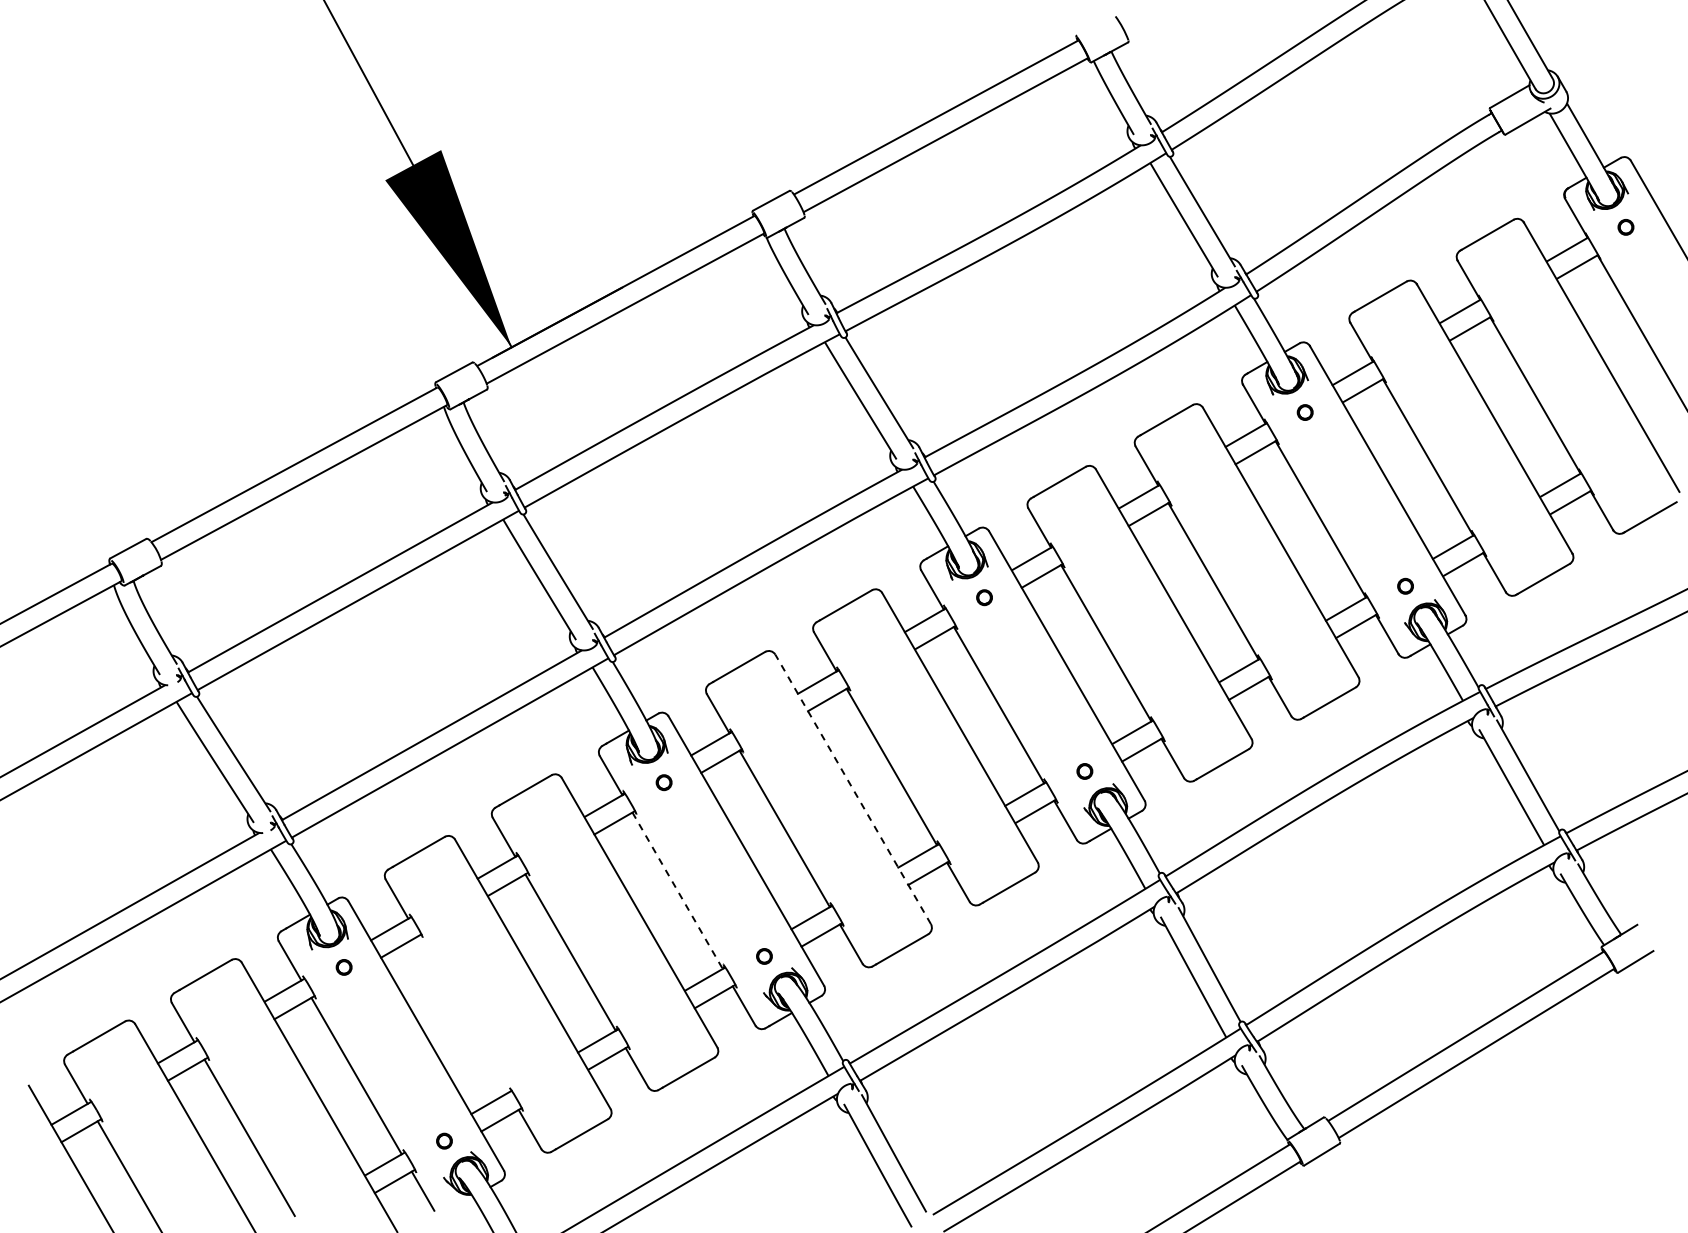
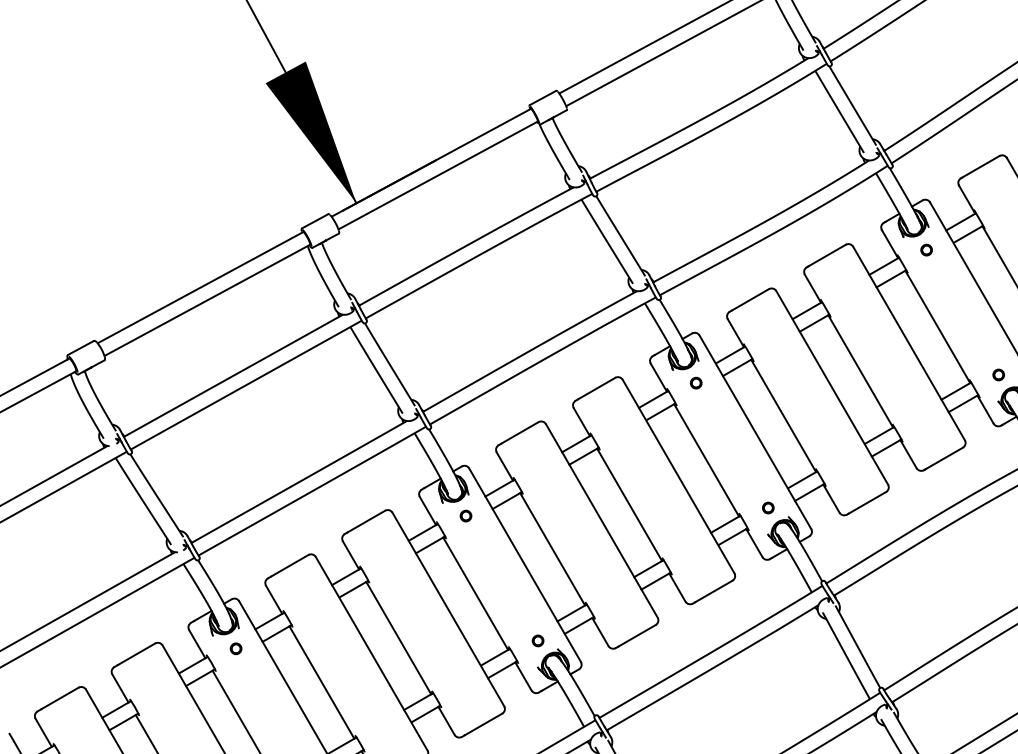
line: (853, 789) -> (602, 520), dashed -> solid
line: (677, 891) -> (475, 594), dashed -> solid
line: (463, 1014) -> (321, 682), added

